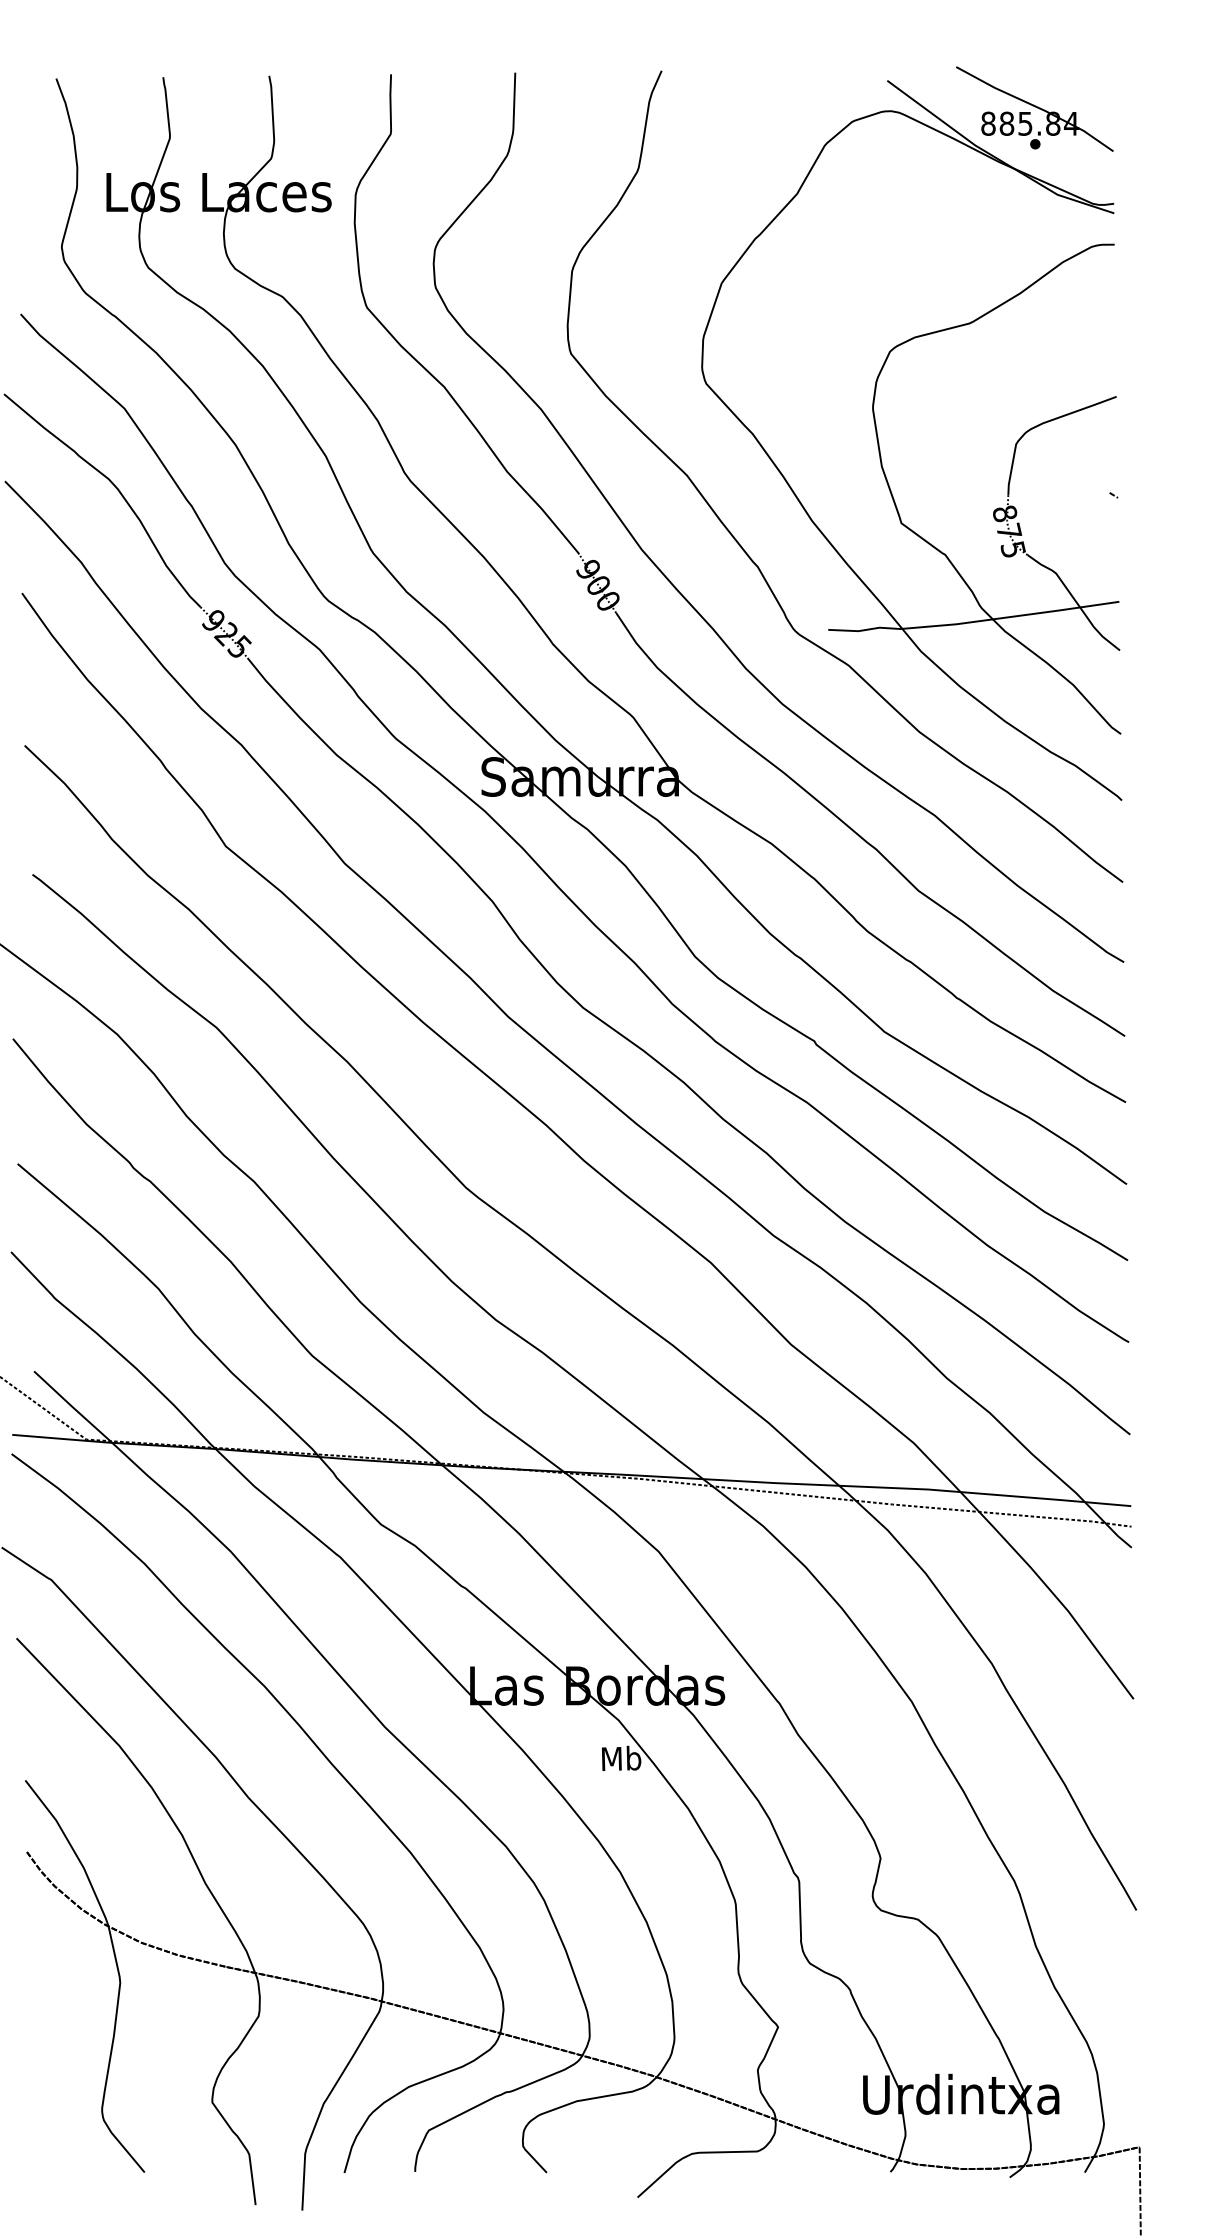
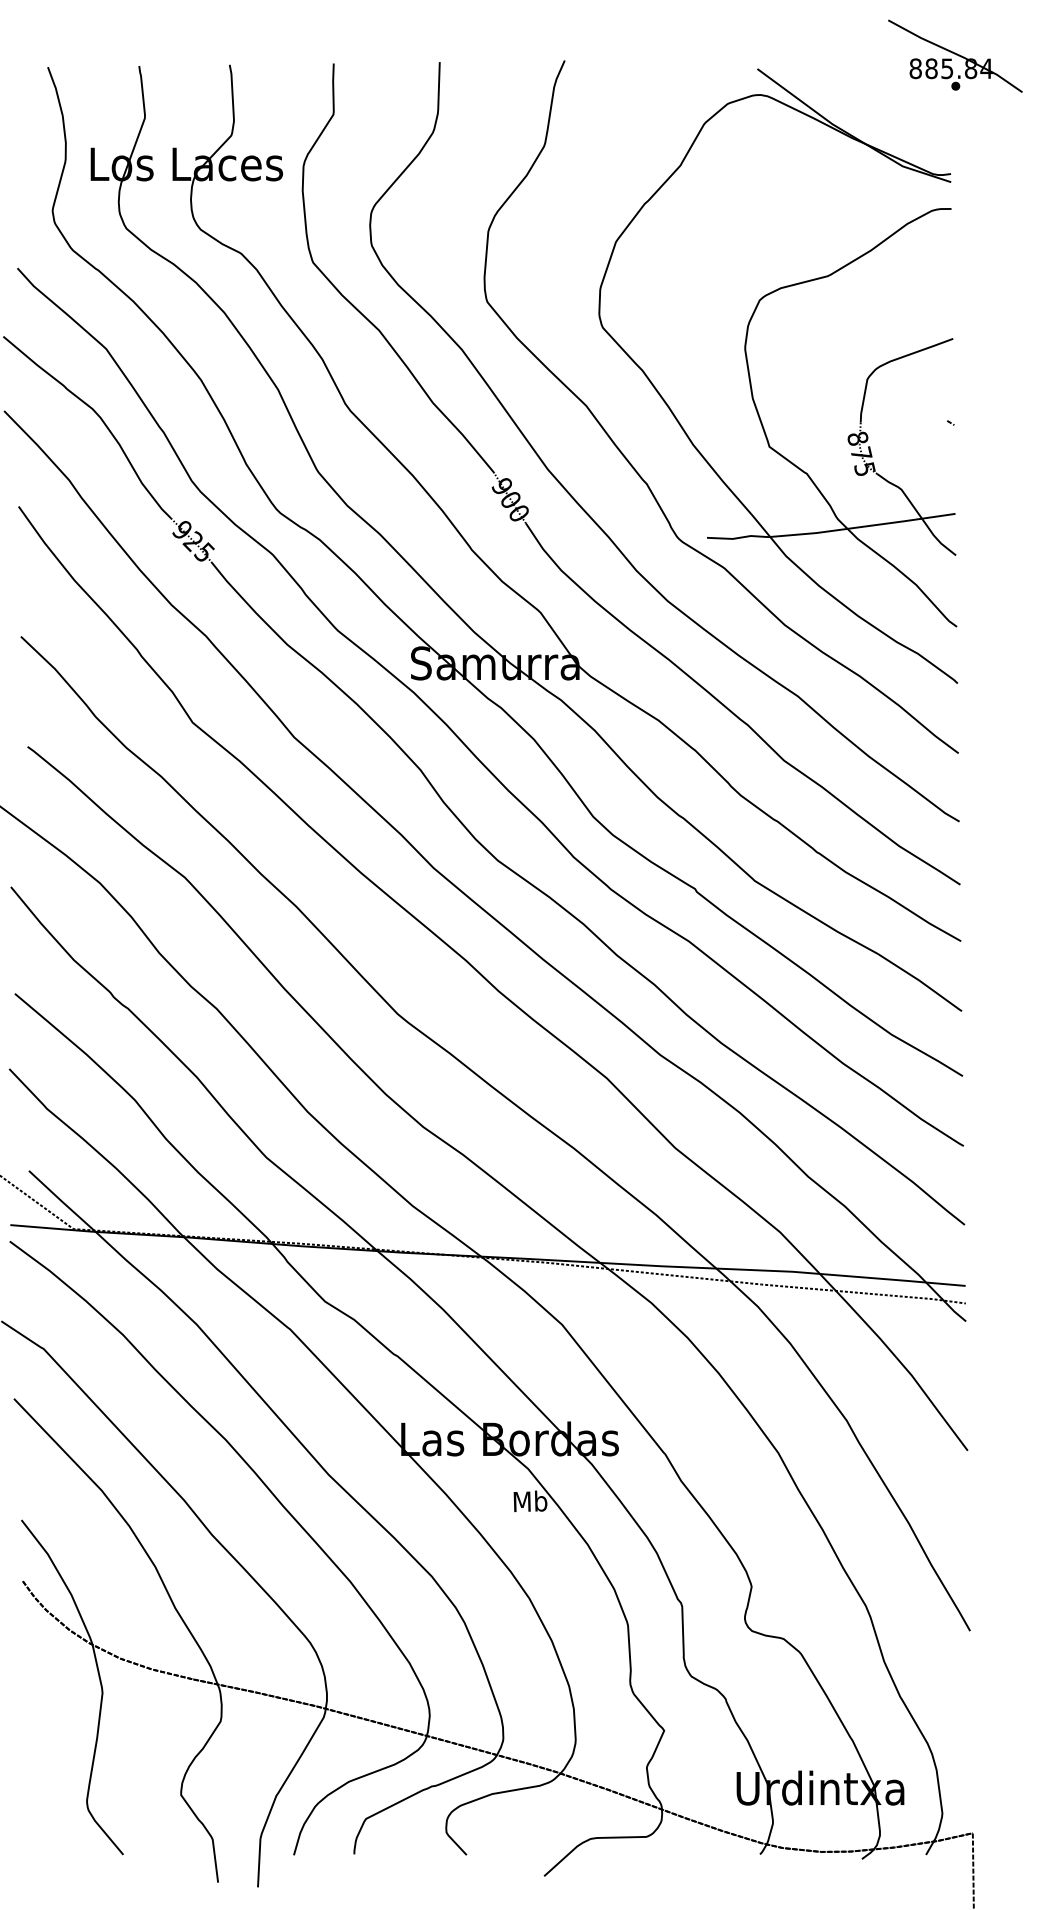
part: (1034, 108) -> (955, 55), moved

